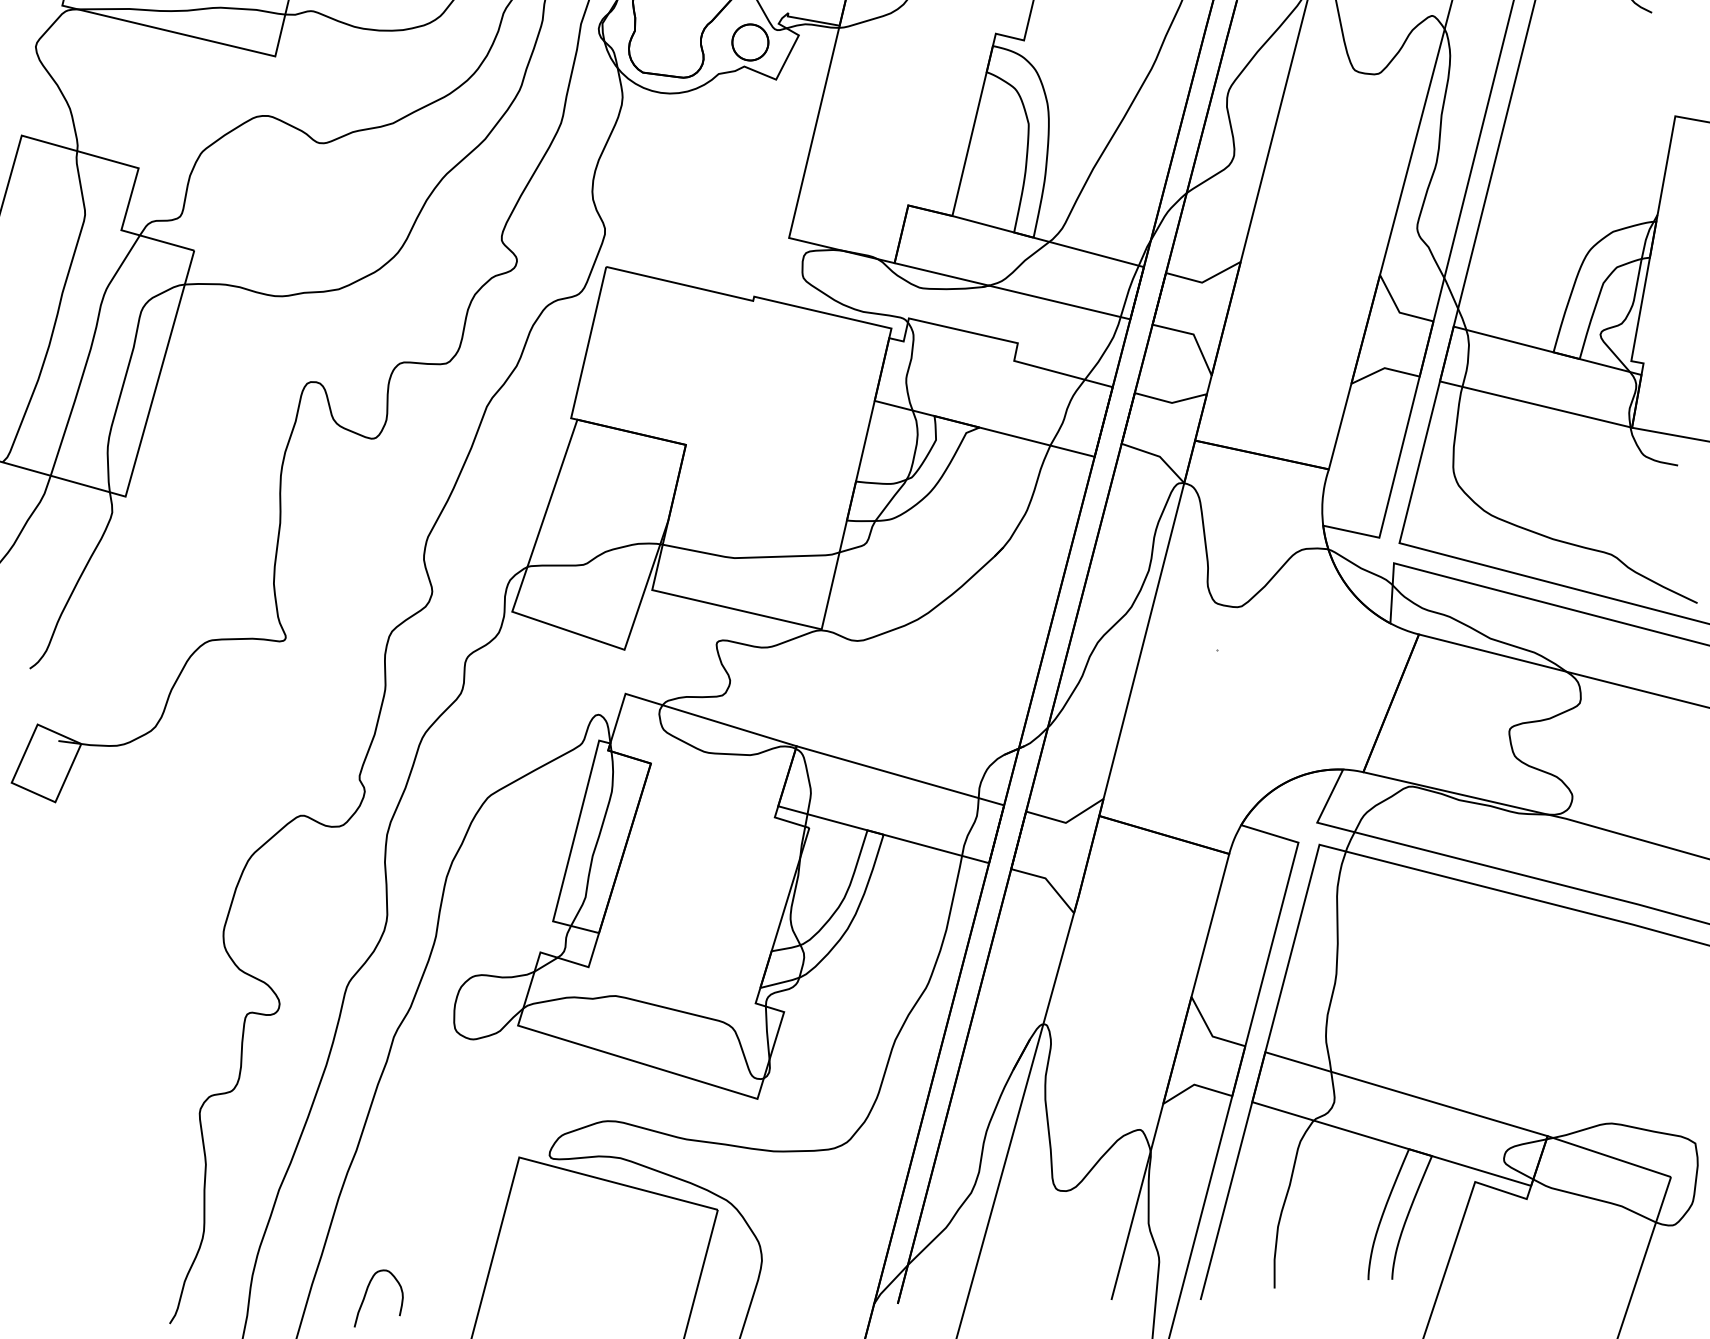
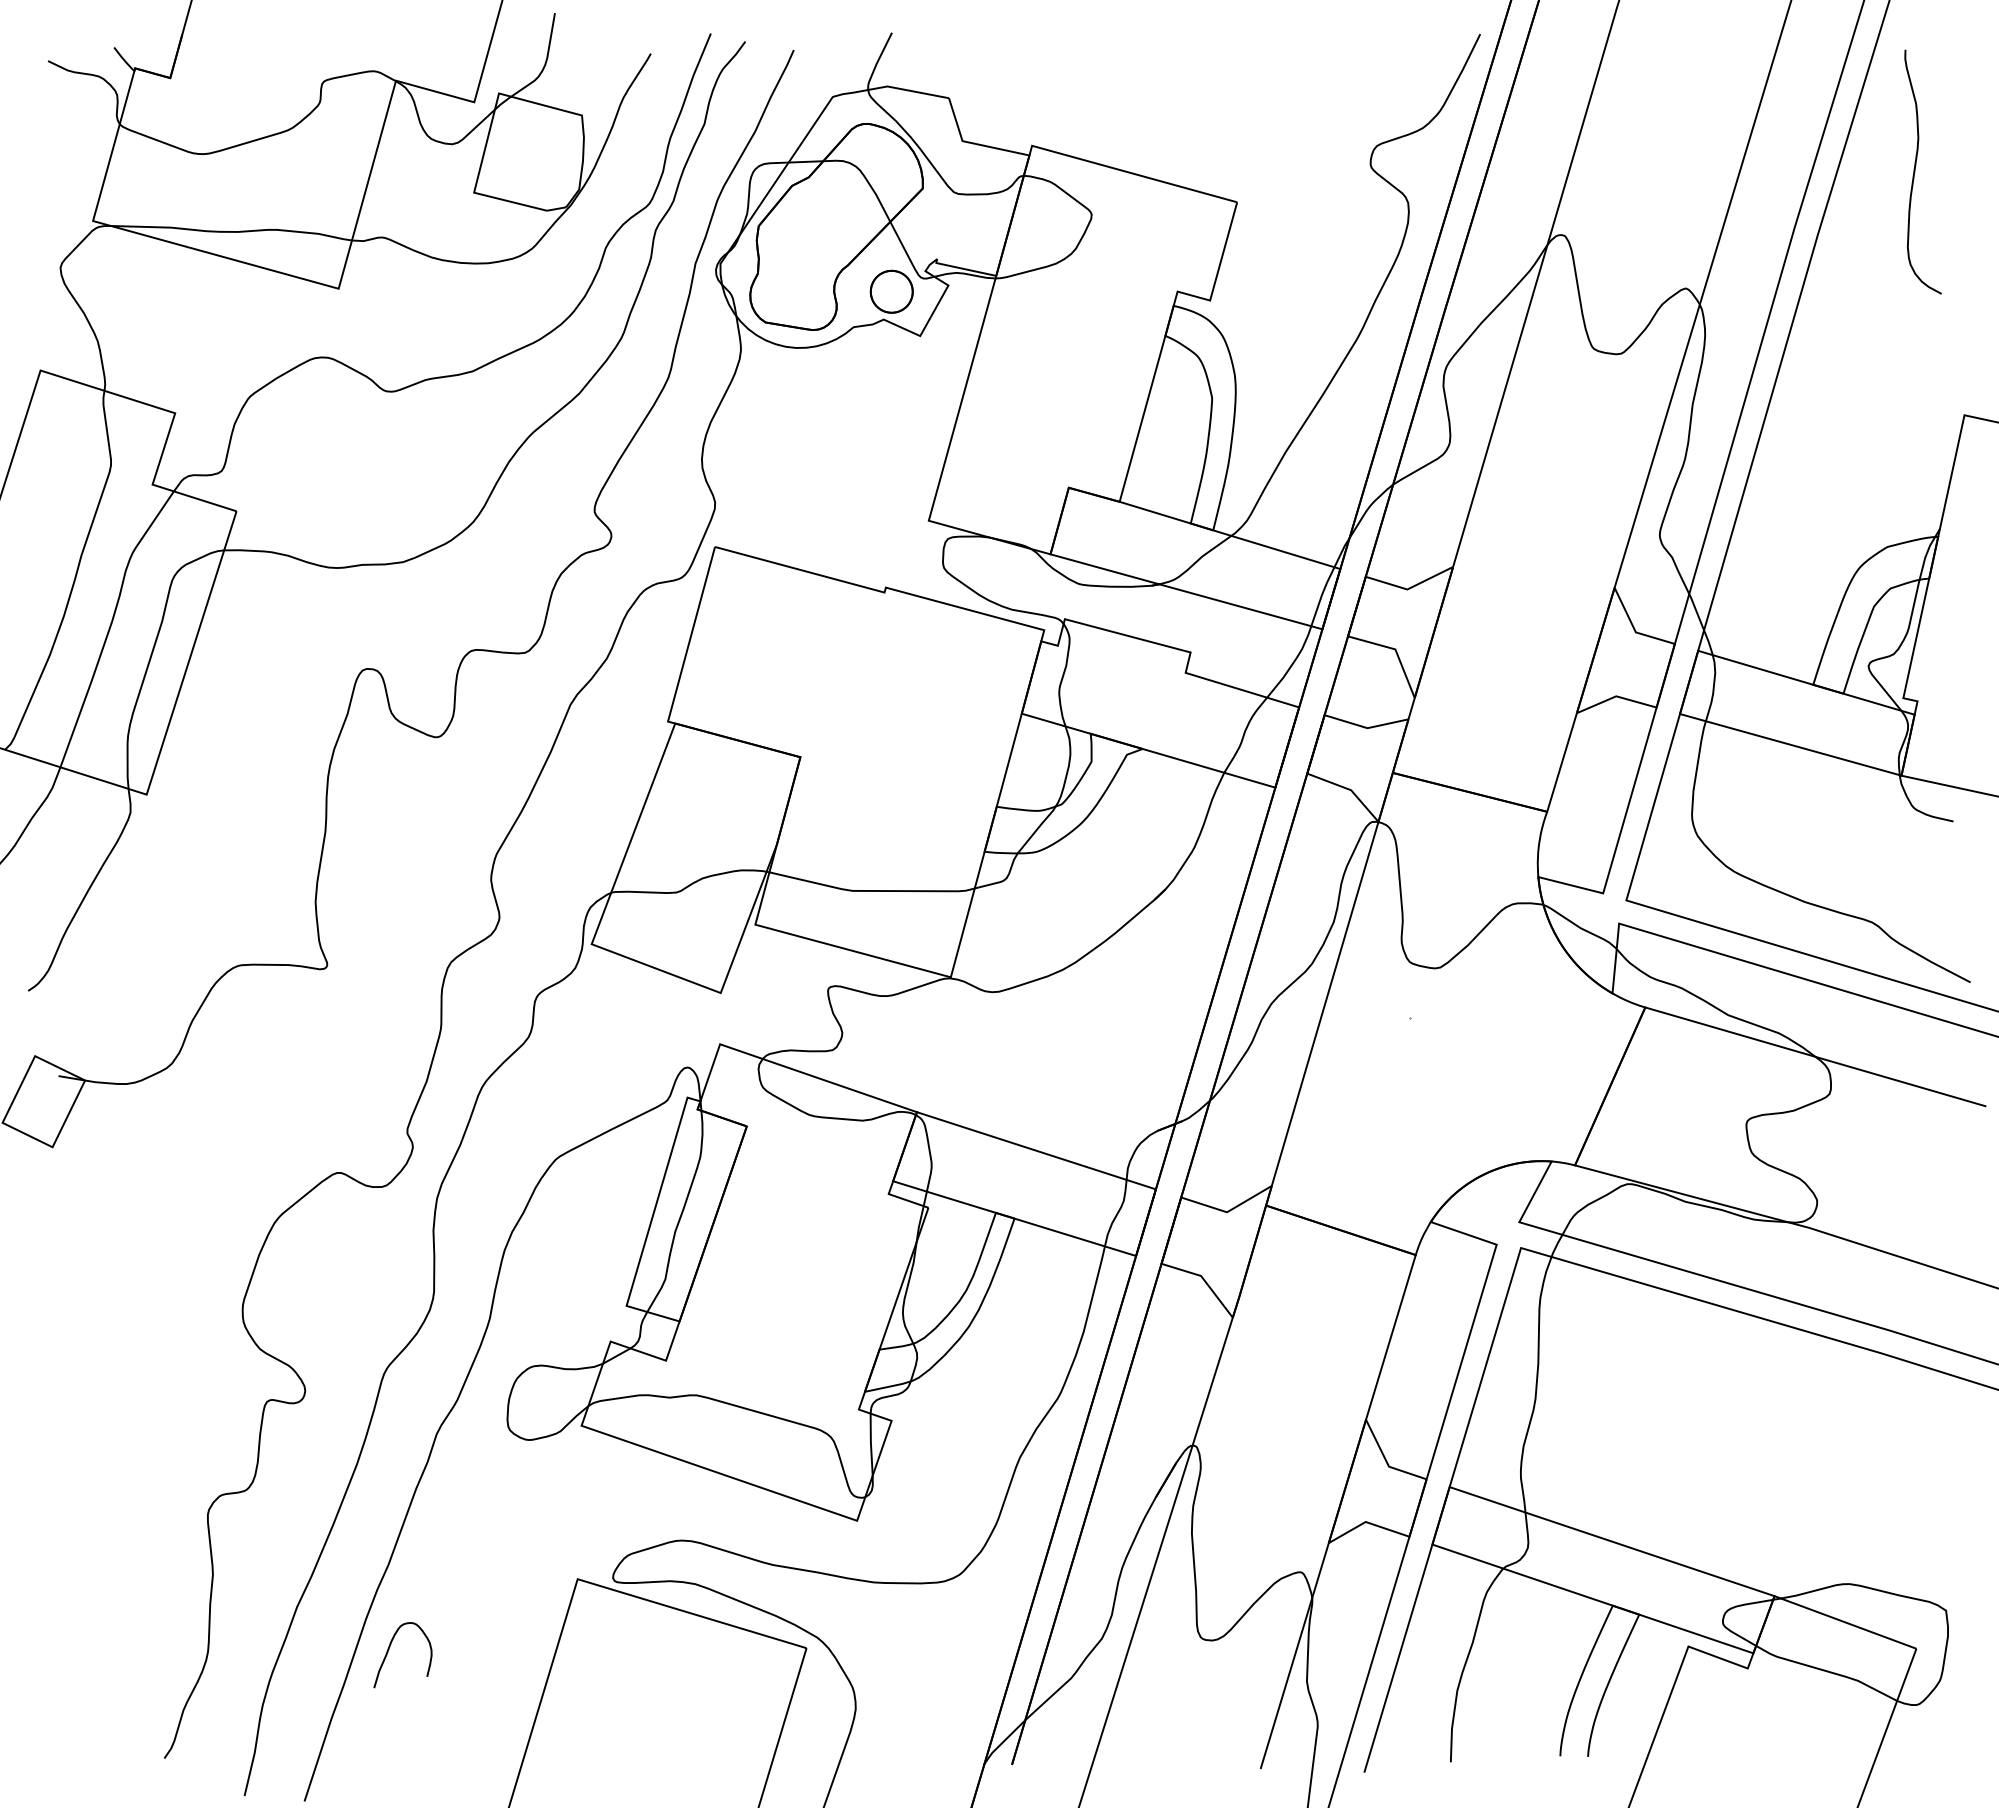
curve: (366, 1293) -> (389, 1649), moved

